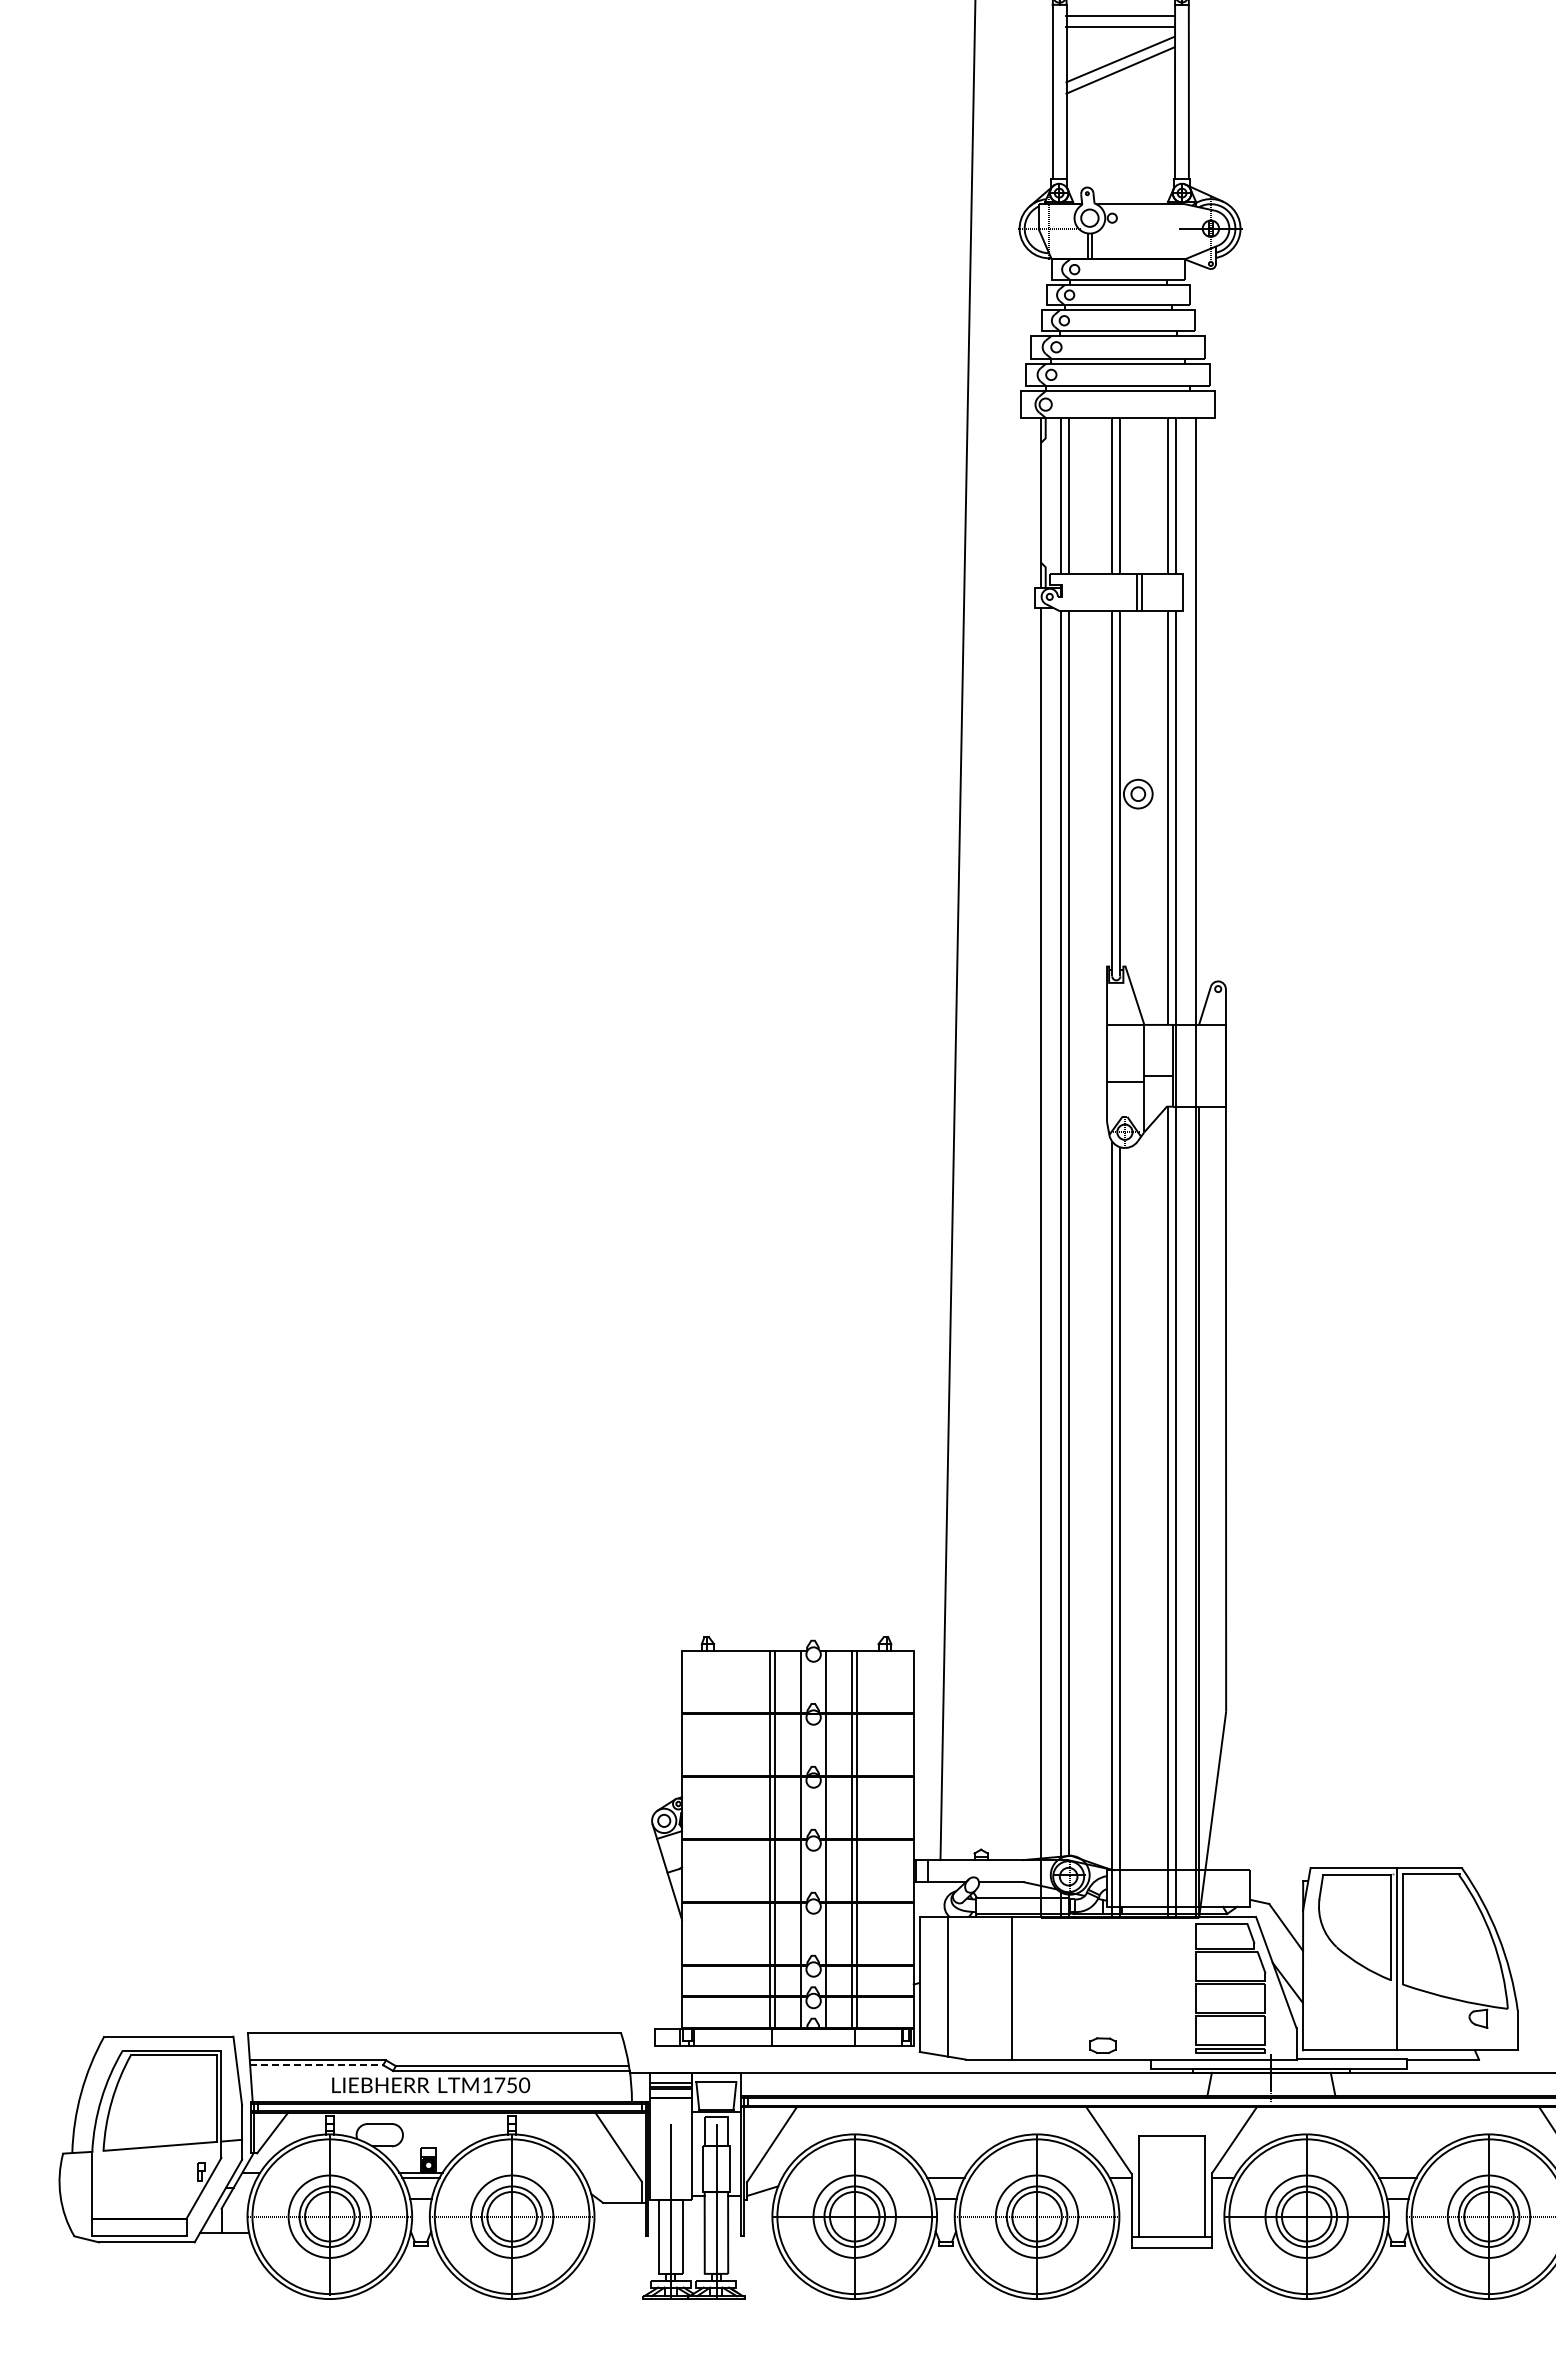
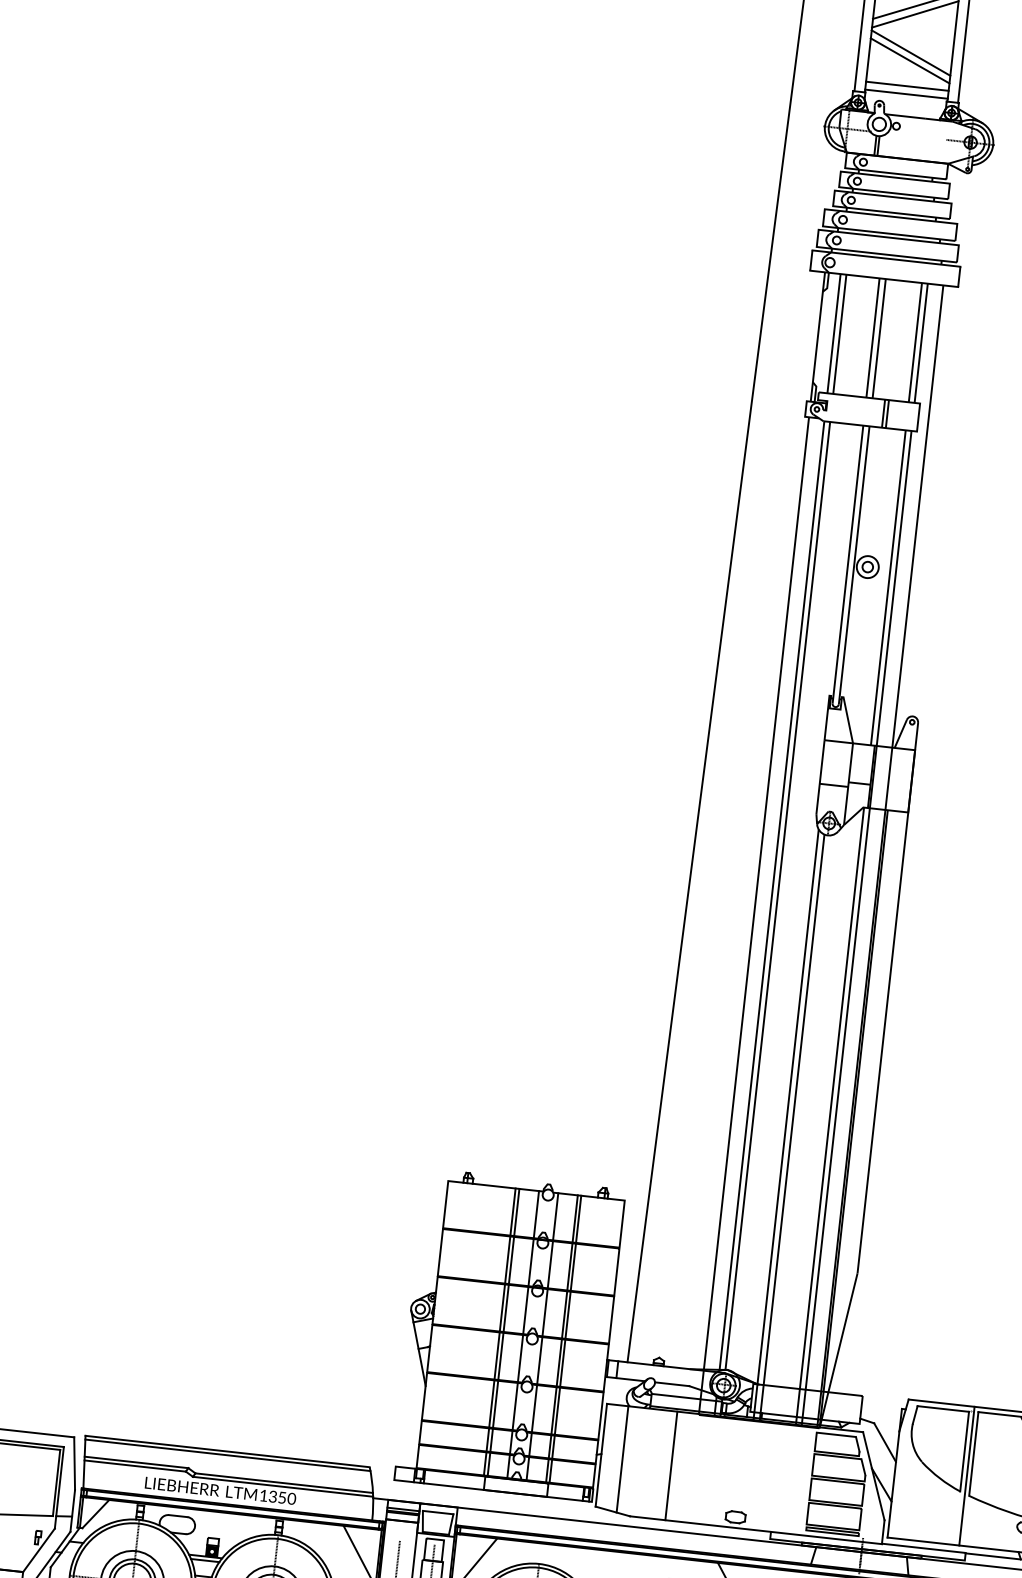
line: (1120, 120) -> (910, 52), added
line: (1120, 131) -> (909, 60), added
line: (1120, 164) -> (907, 86), added
line: (1120, 175) -> (906, 94), added
line: (435, 2038) -> (227, 1455), added
line: (316, 2065) -> (135, 1466), dashed -> solid
text: (499, 2085) -> (272, 1496), 7 -> 3

